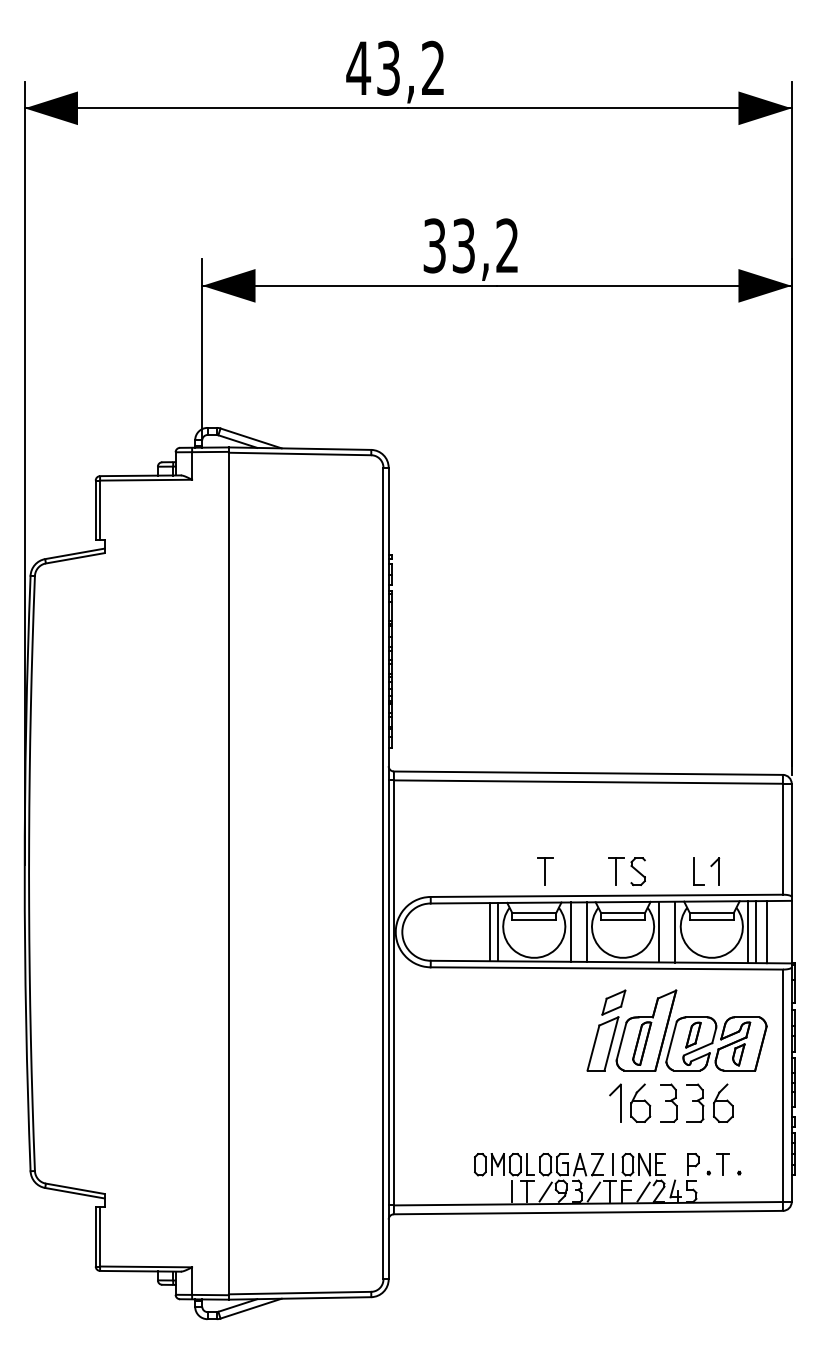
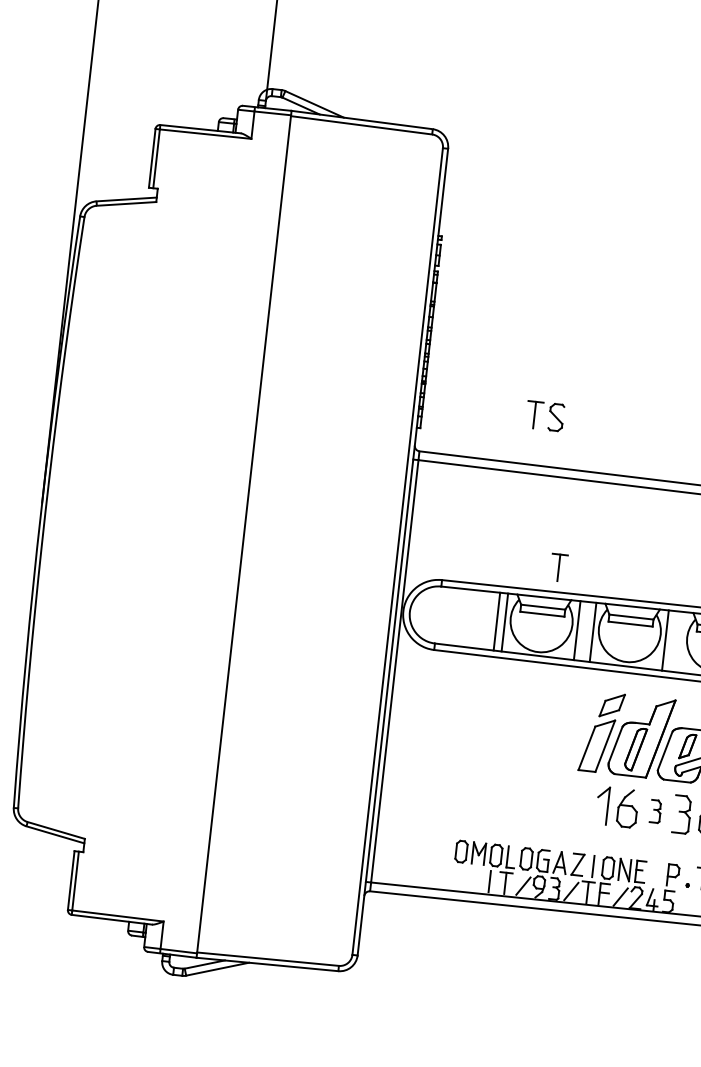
part: (630, 866) -> (549, 411), moved
line: (675, 931) -> (681, 641), removed
part: (668, 1102) -> (655, 810), size x0.6

